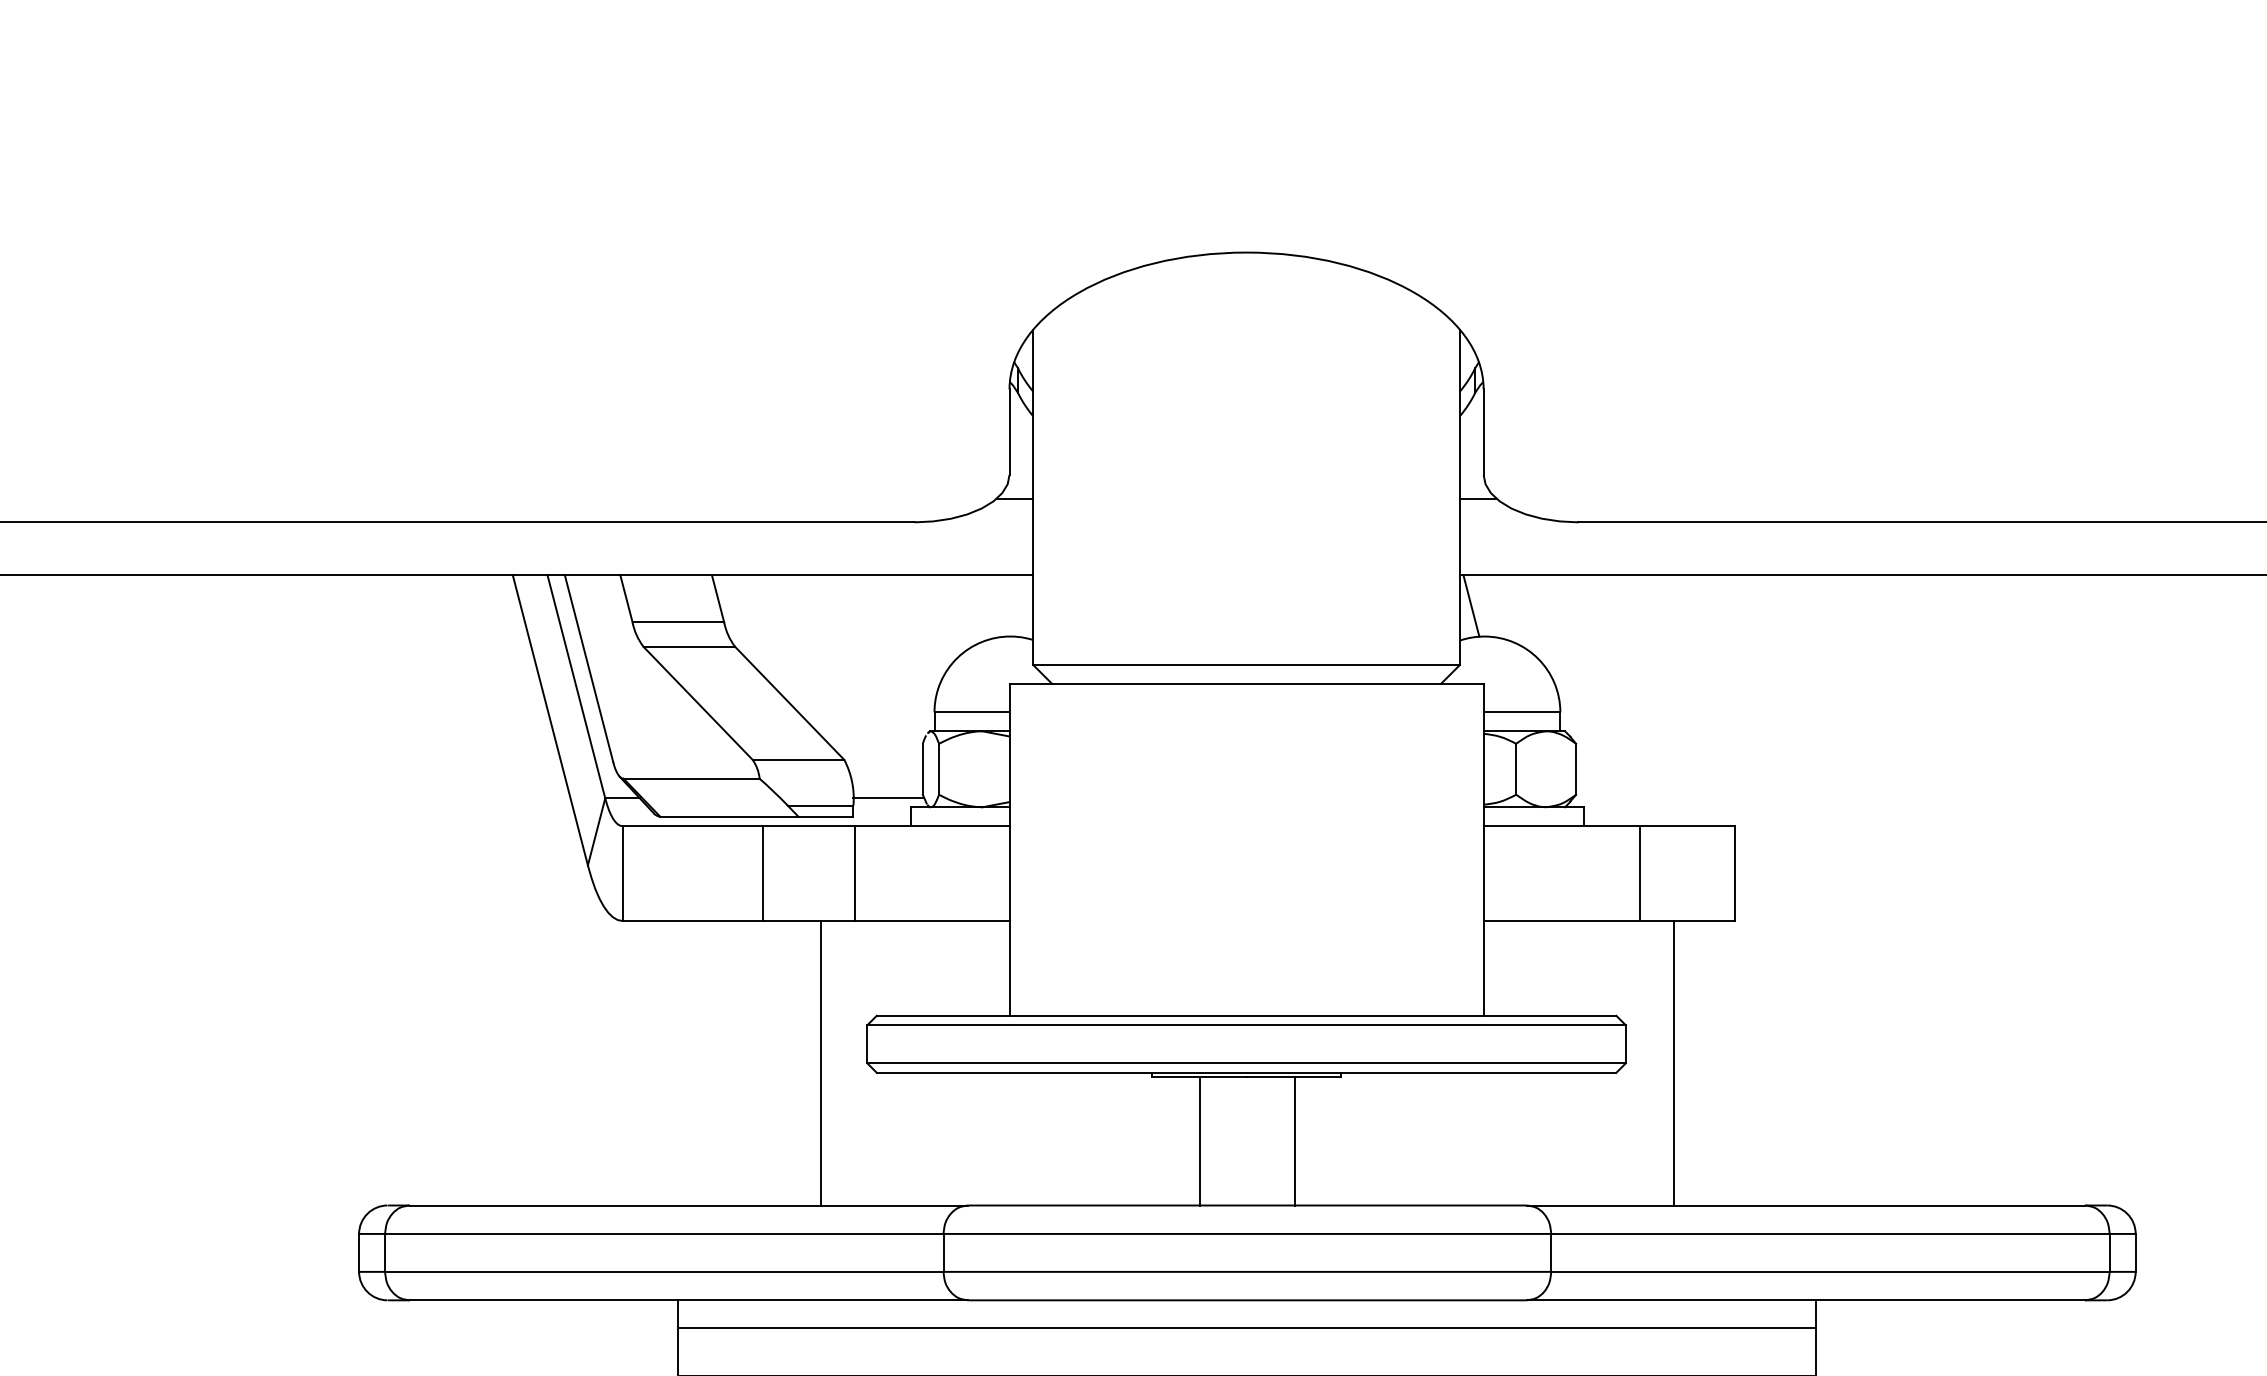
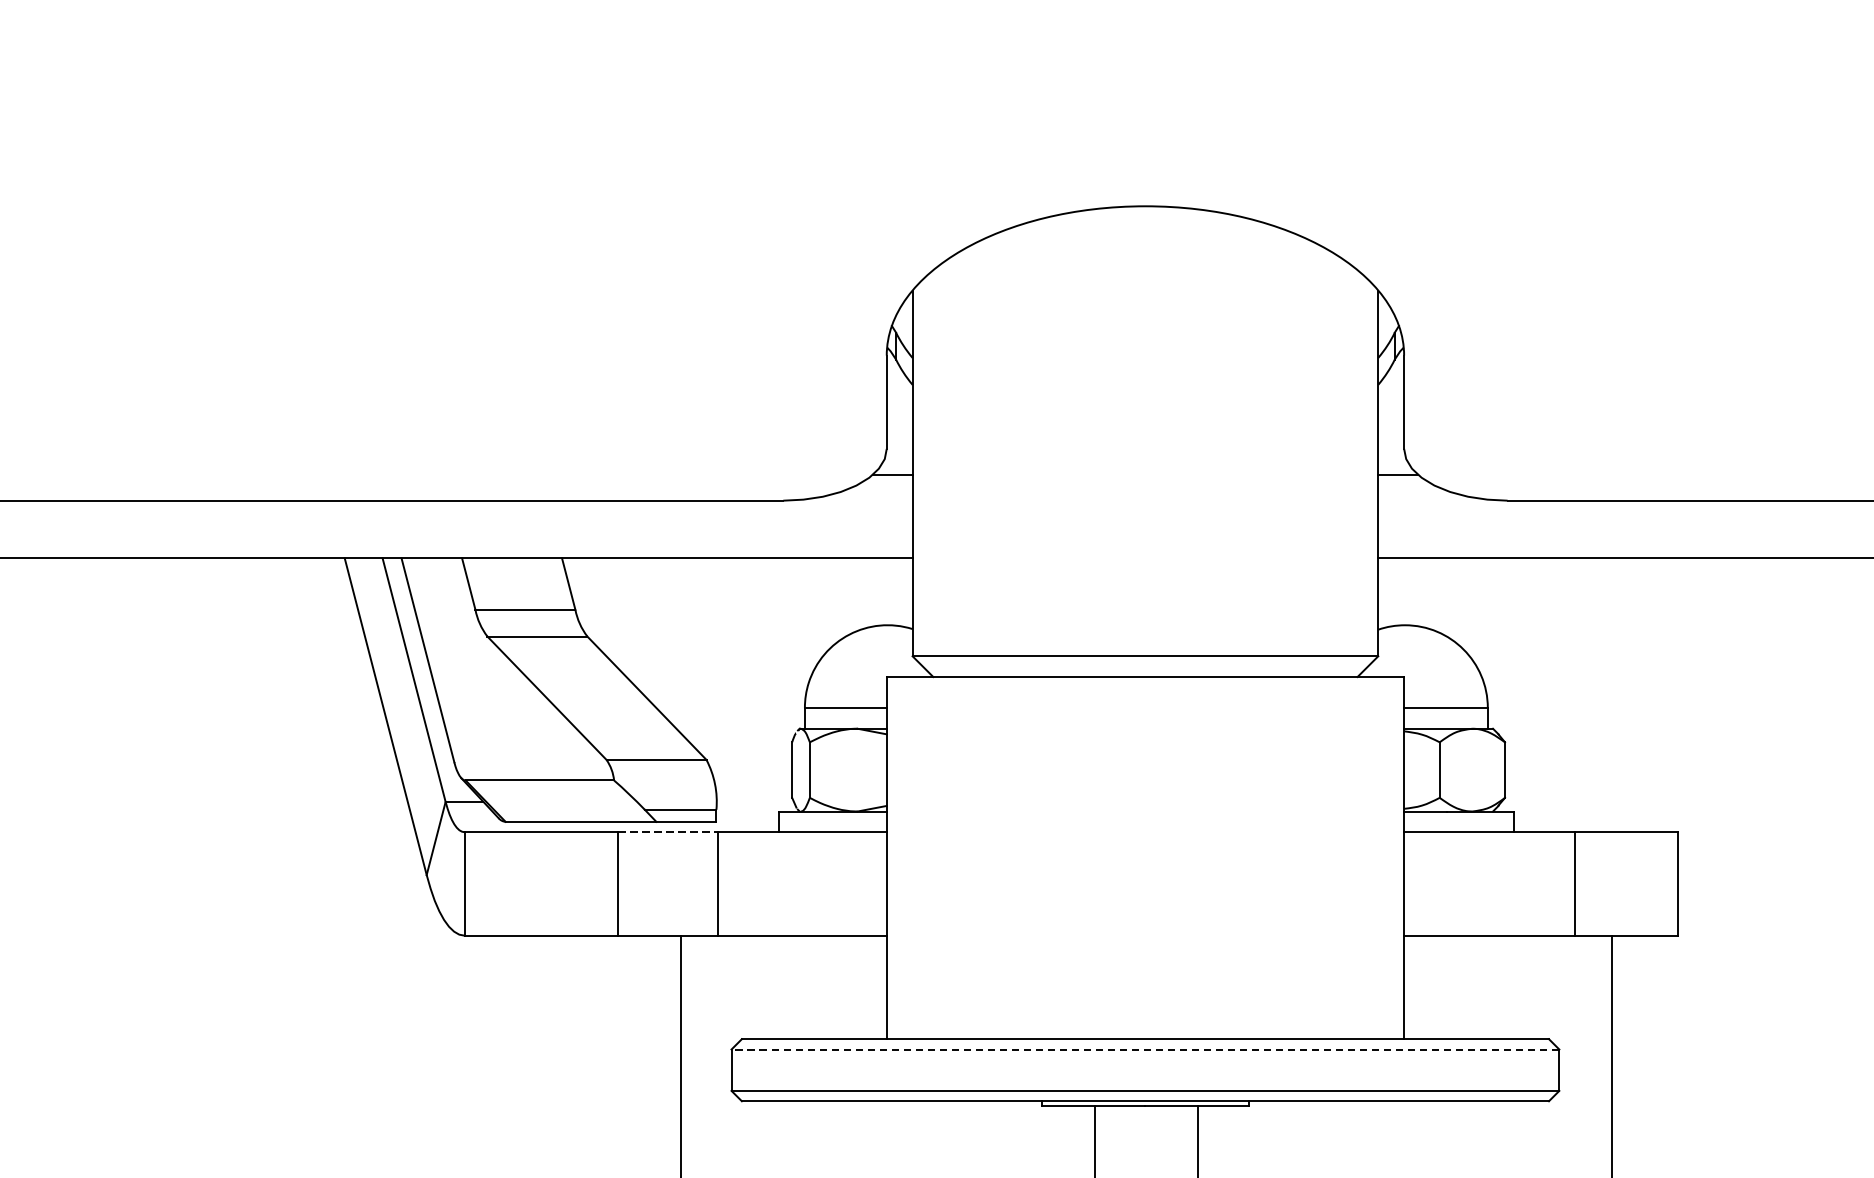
line: (1471, 605) -> (1390, 591), removed
line: (888, 798) -> (754, 802), removed
line: (808, 826) -> (667, 832), solid -> dashed
line: (1246, 1025) -> (1145, 1049), solid -> dashed

